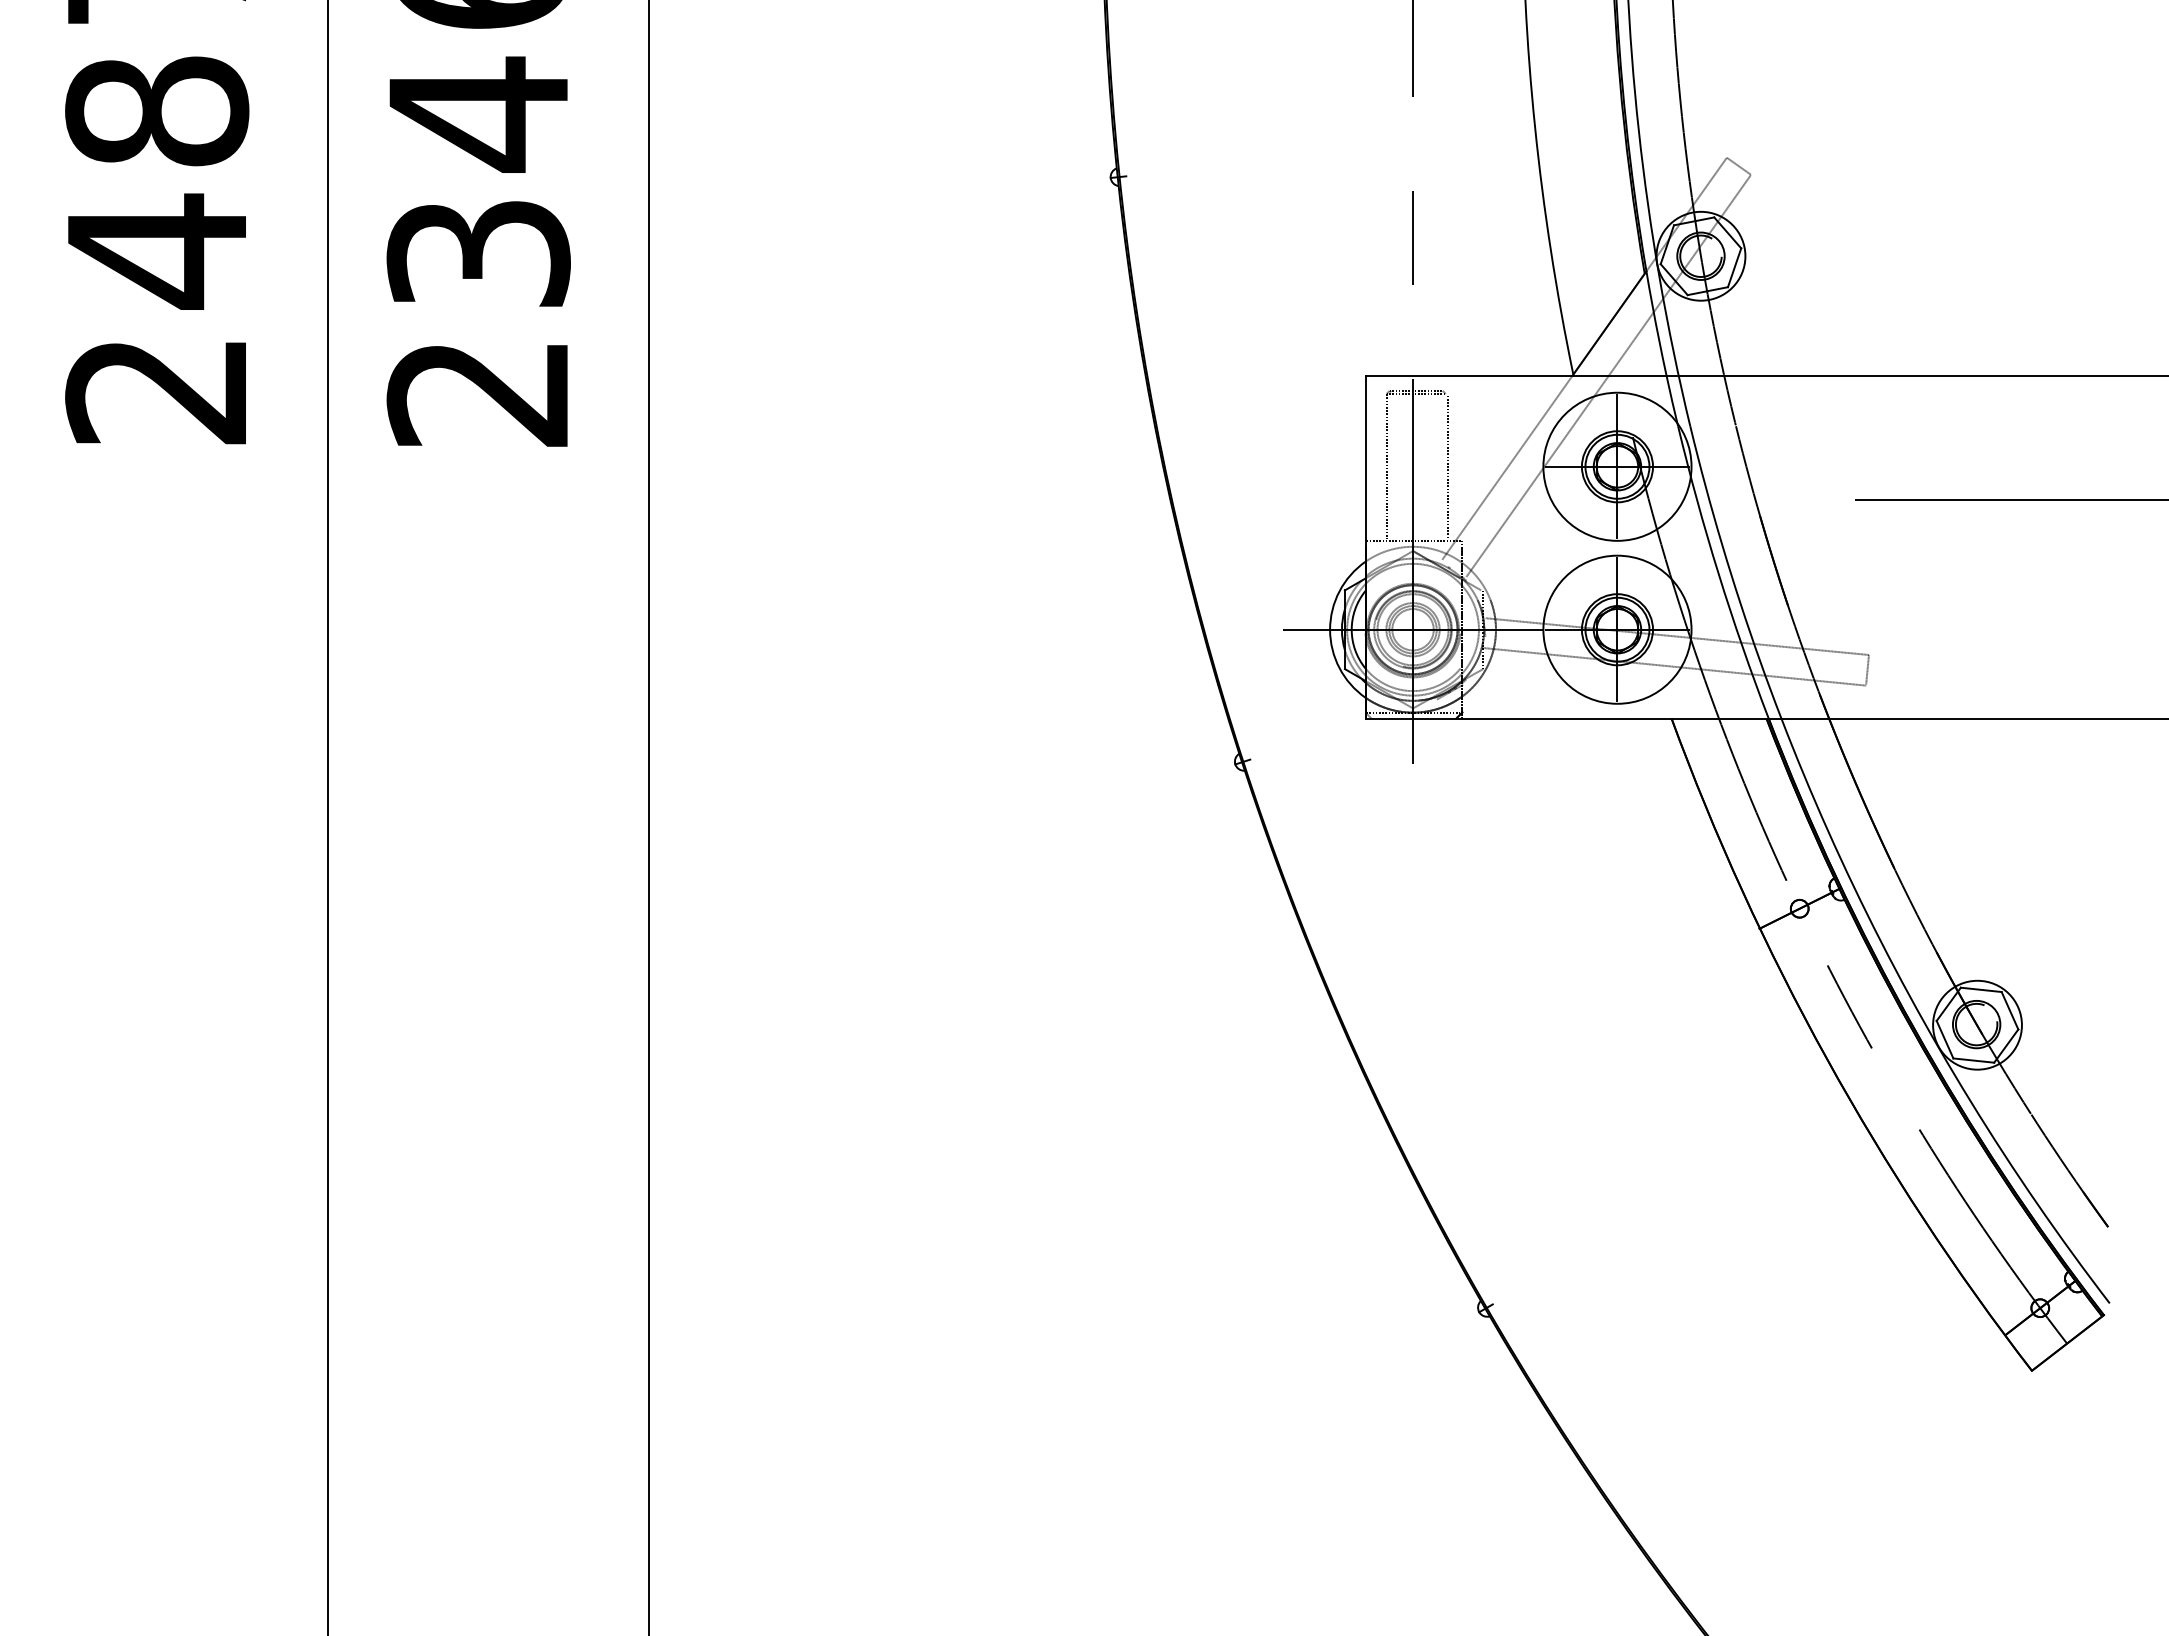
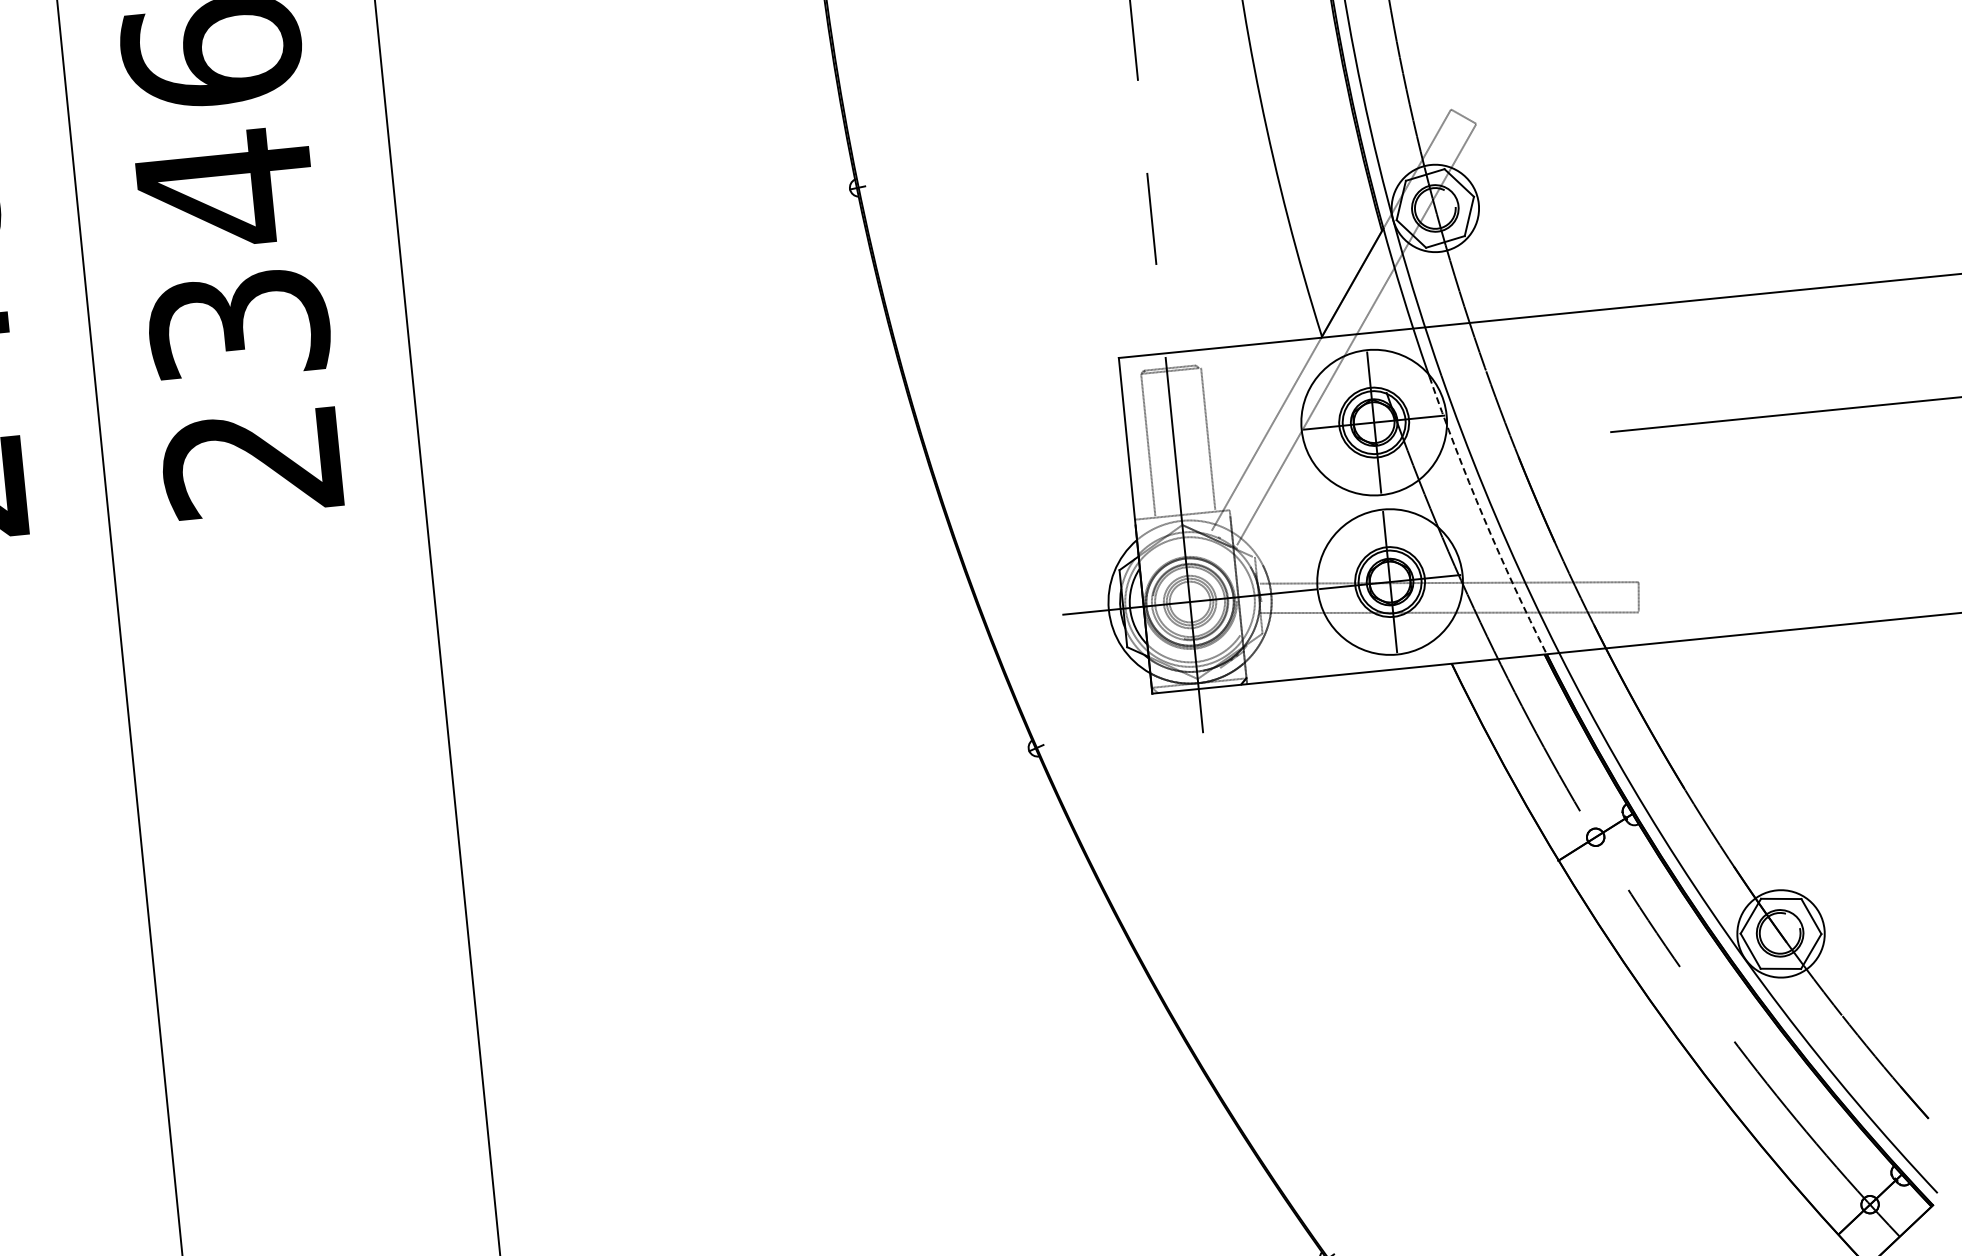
arc: (1718, 573) -> (1483, 517), solid -> dashed

